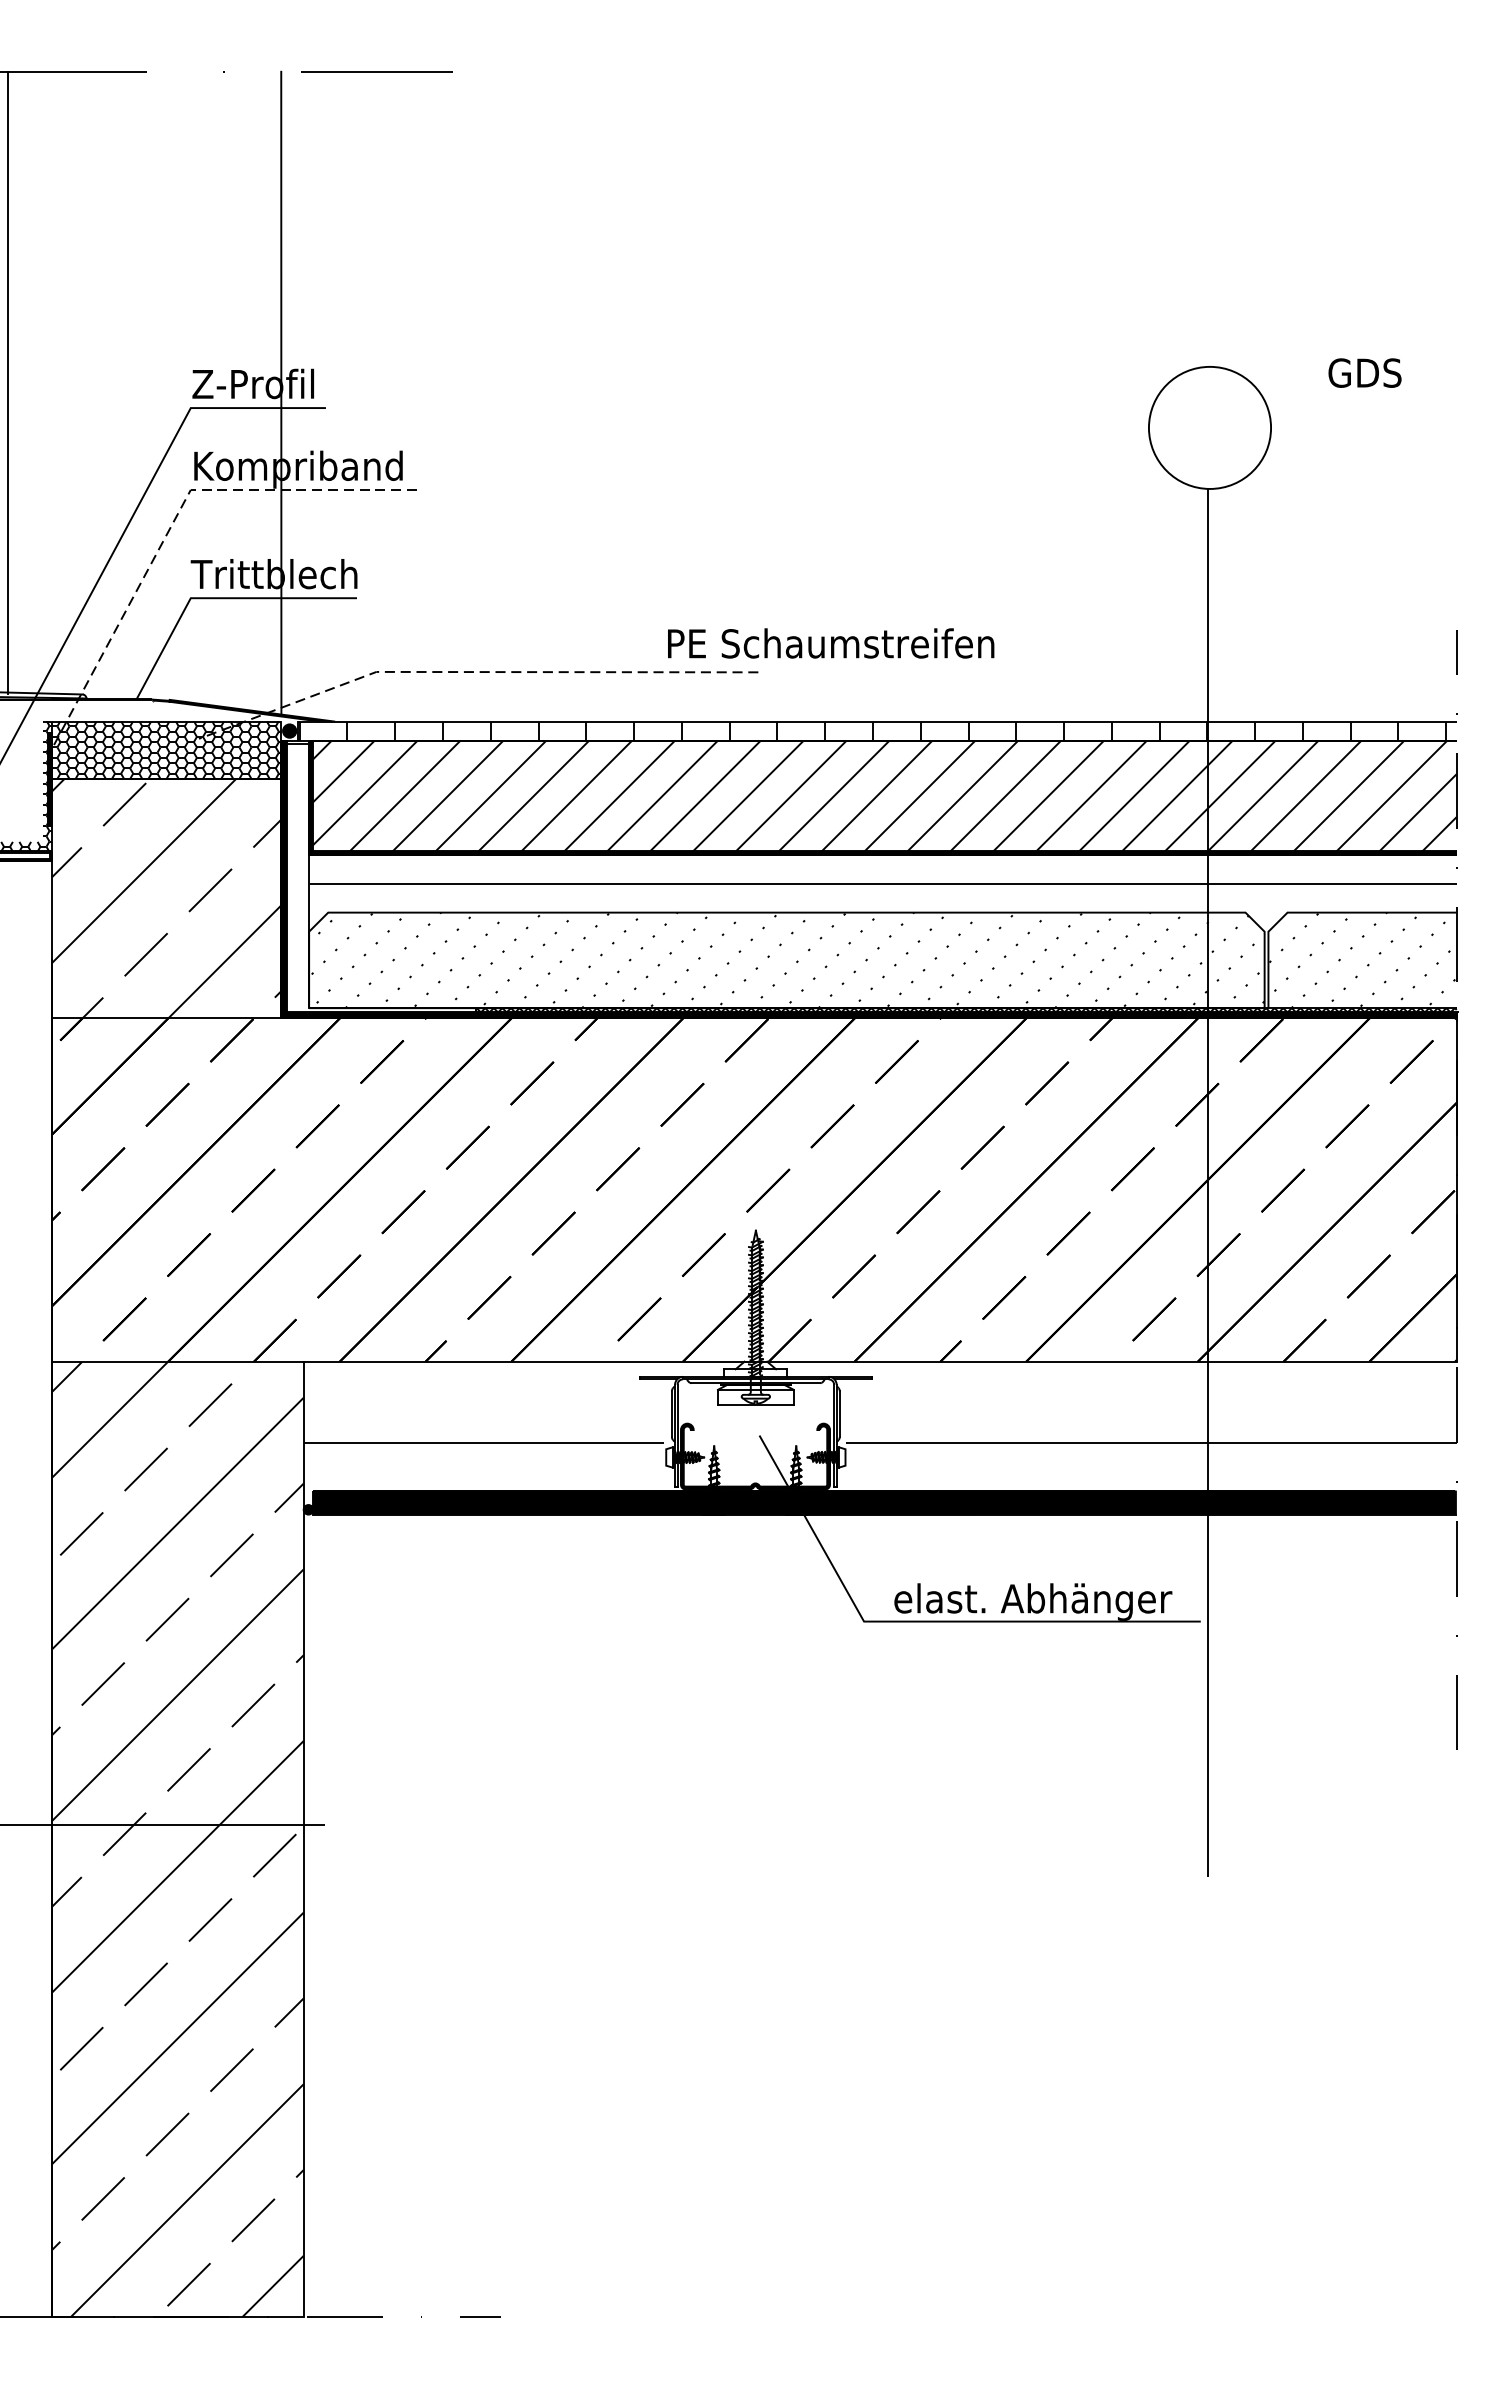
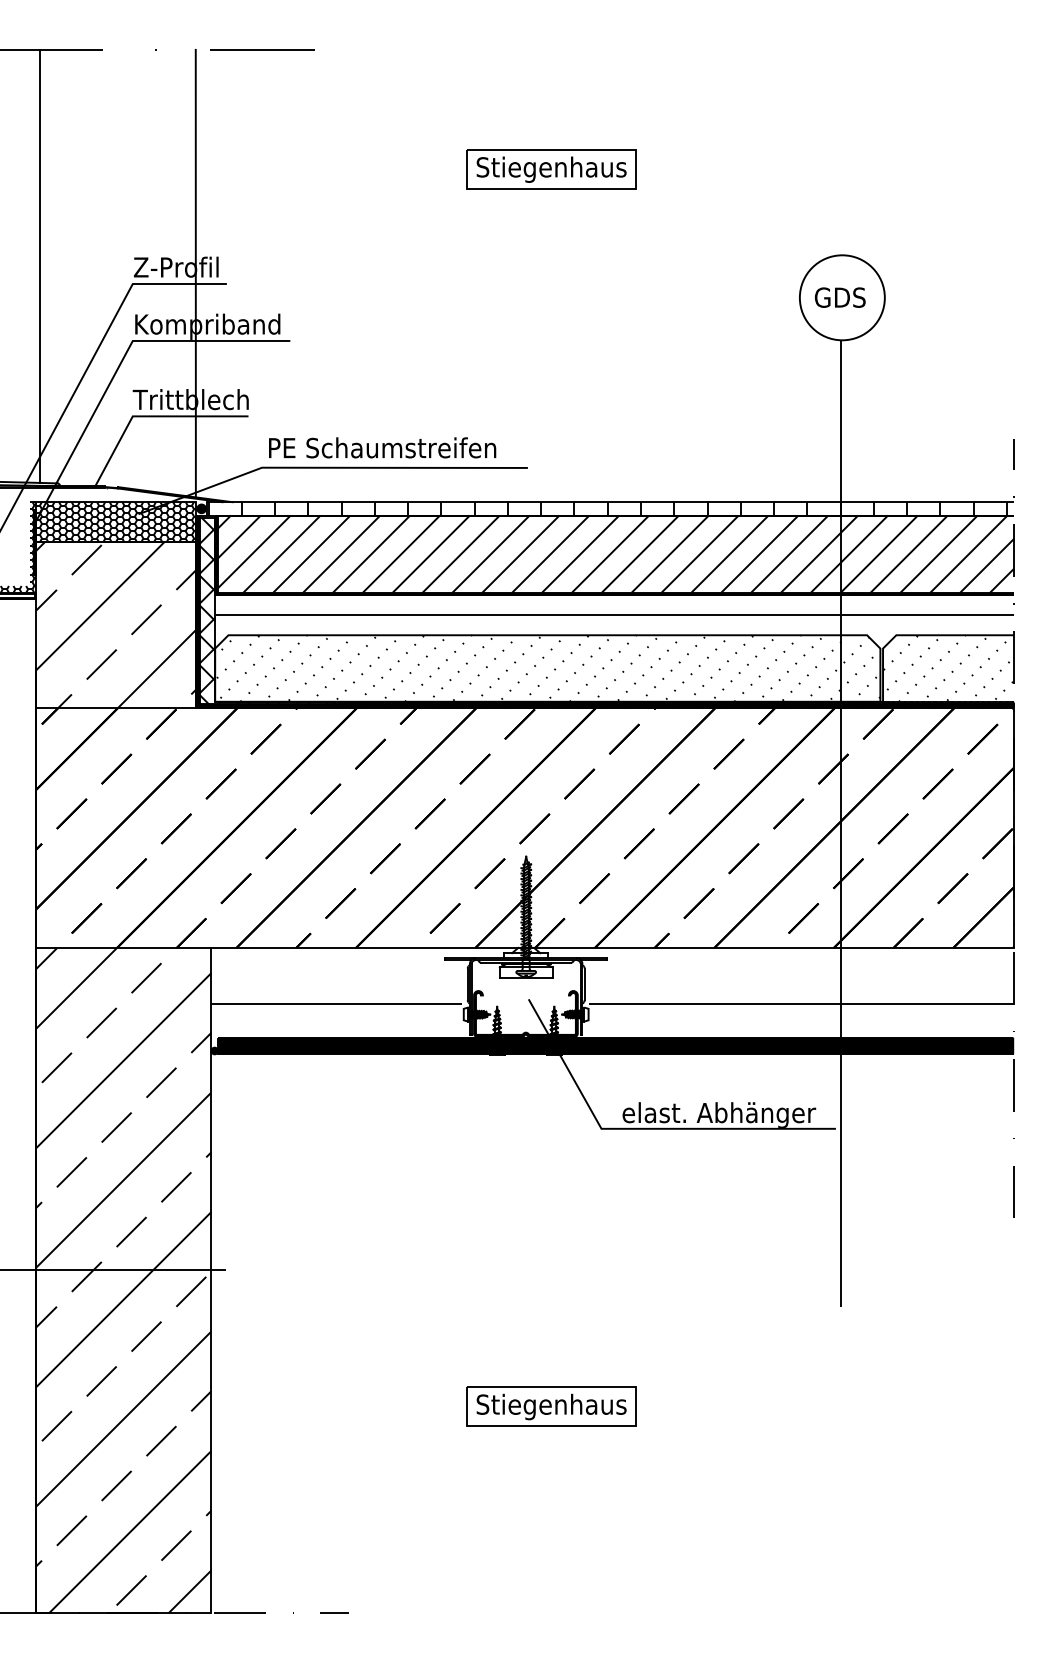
part: (792, 243) -> (551, 169), added
text: (1363, 372) -> (839, 297), moved
line: (7, 381) -> (40, 265), moved
line: (174, 519) -> (121, 361), dashed -> solid
text: (831, 642) -> (382, 447), moved
line: (471, 671) -> (328, 467), dashed -> solid
hatch: (379, 881) -> (264, 613), added
part: (792, 2020) -> (551, 1406), added

